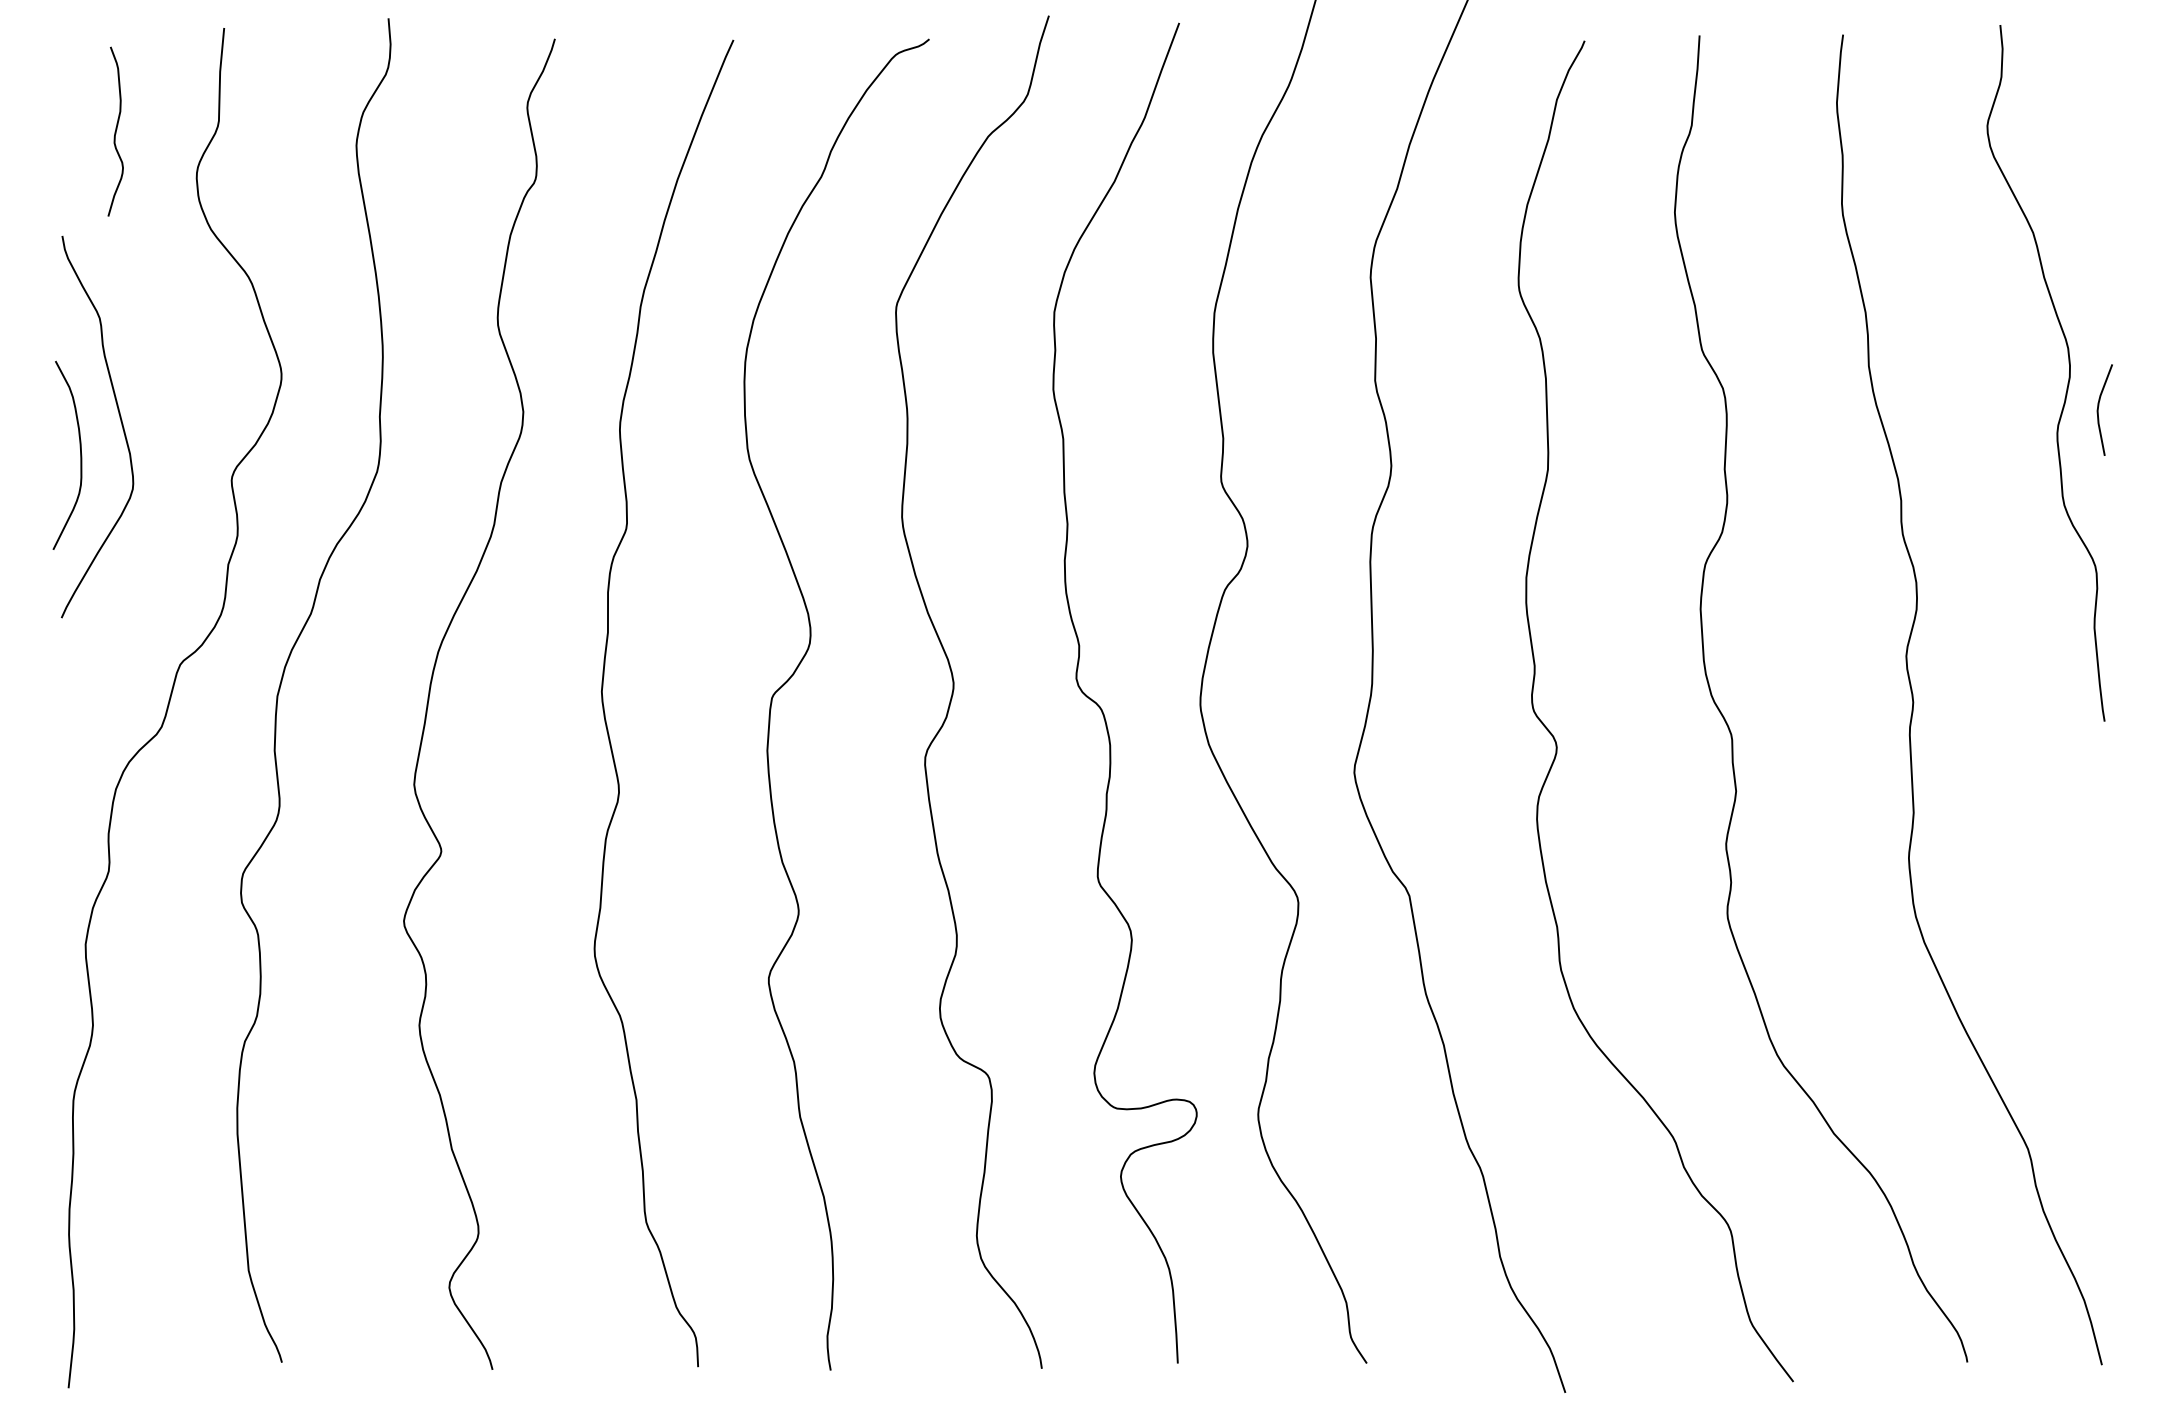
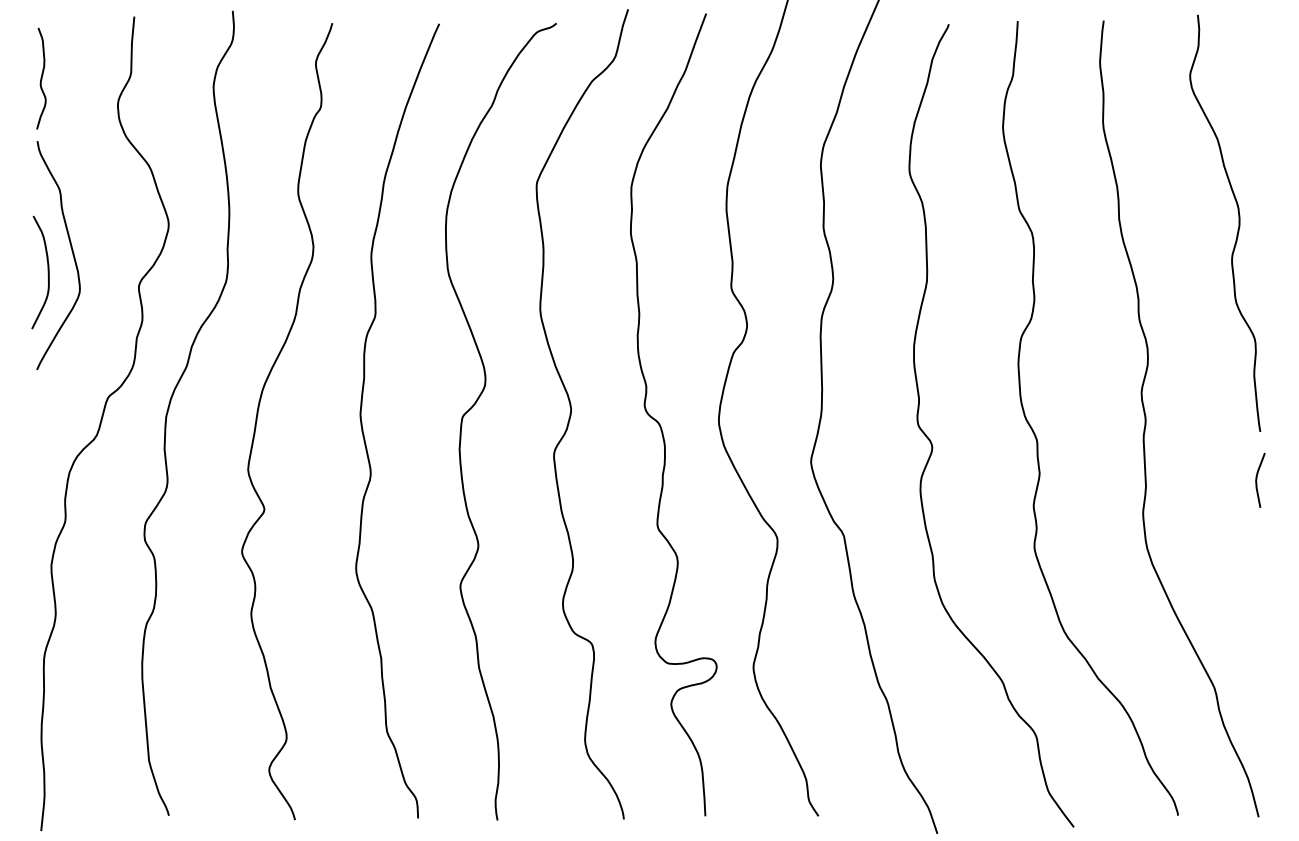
curve: (115, 131) -> (41, 78), moved
curve: (2099, 408) -> (1257, 479), moved

